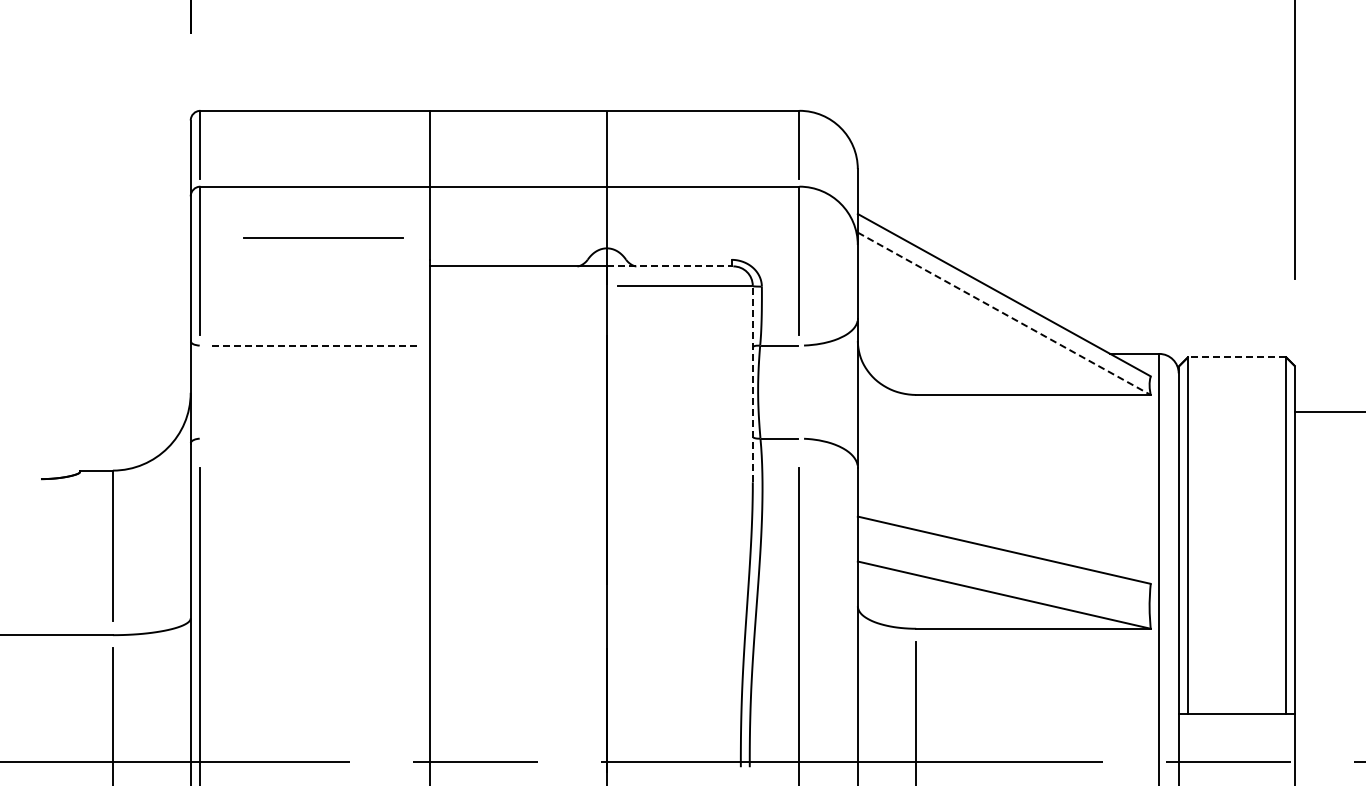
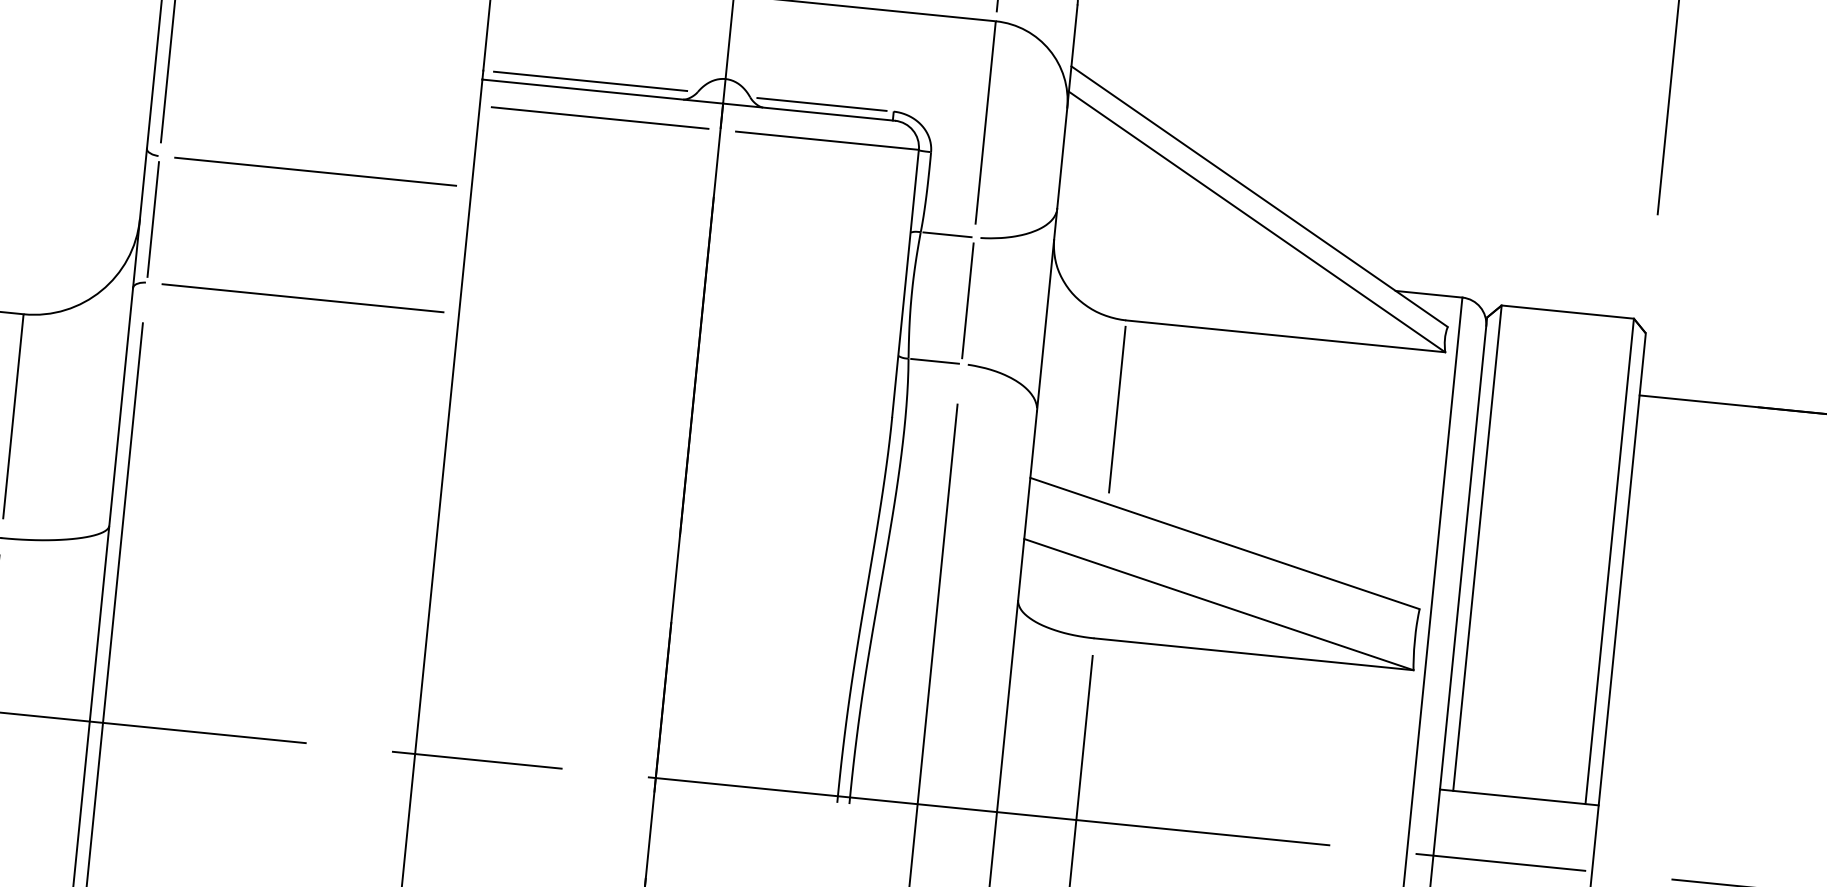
line: (323, 237) -> (600, 117), moved
line: (508, 259) -> (590, 80), added
line: (678, 259) -> (821, 103), added
line: (670, 266) -> (809, 112), dashed -> solid
line: (1004, 314) -> (1257, 222), dashed -> solid
line: (315, 345) -> (316, 171), dashed -> solid
line: (1237, 356) -> (1568, 311), dashed -> solid
line: (752, 383) -> (905, 282), dashed -> solid
line: (200, 392) -> (153, 219), added
line: (799, 392) -> (967, 301), added
line: (314, 438) -> (302, 297), added
line: (916, 460) -> (1117, 409), added

